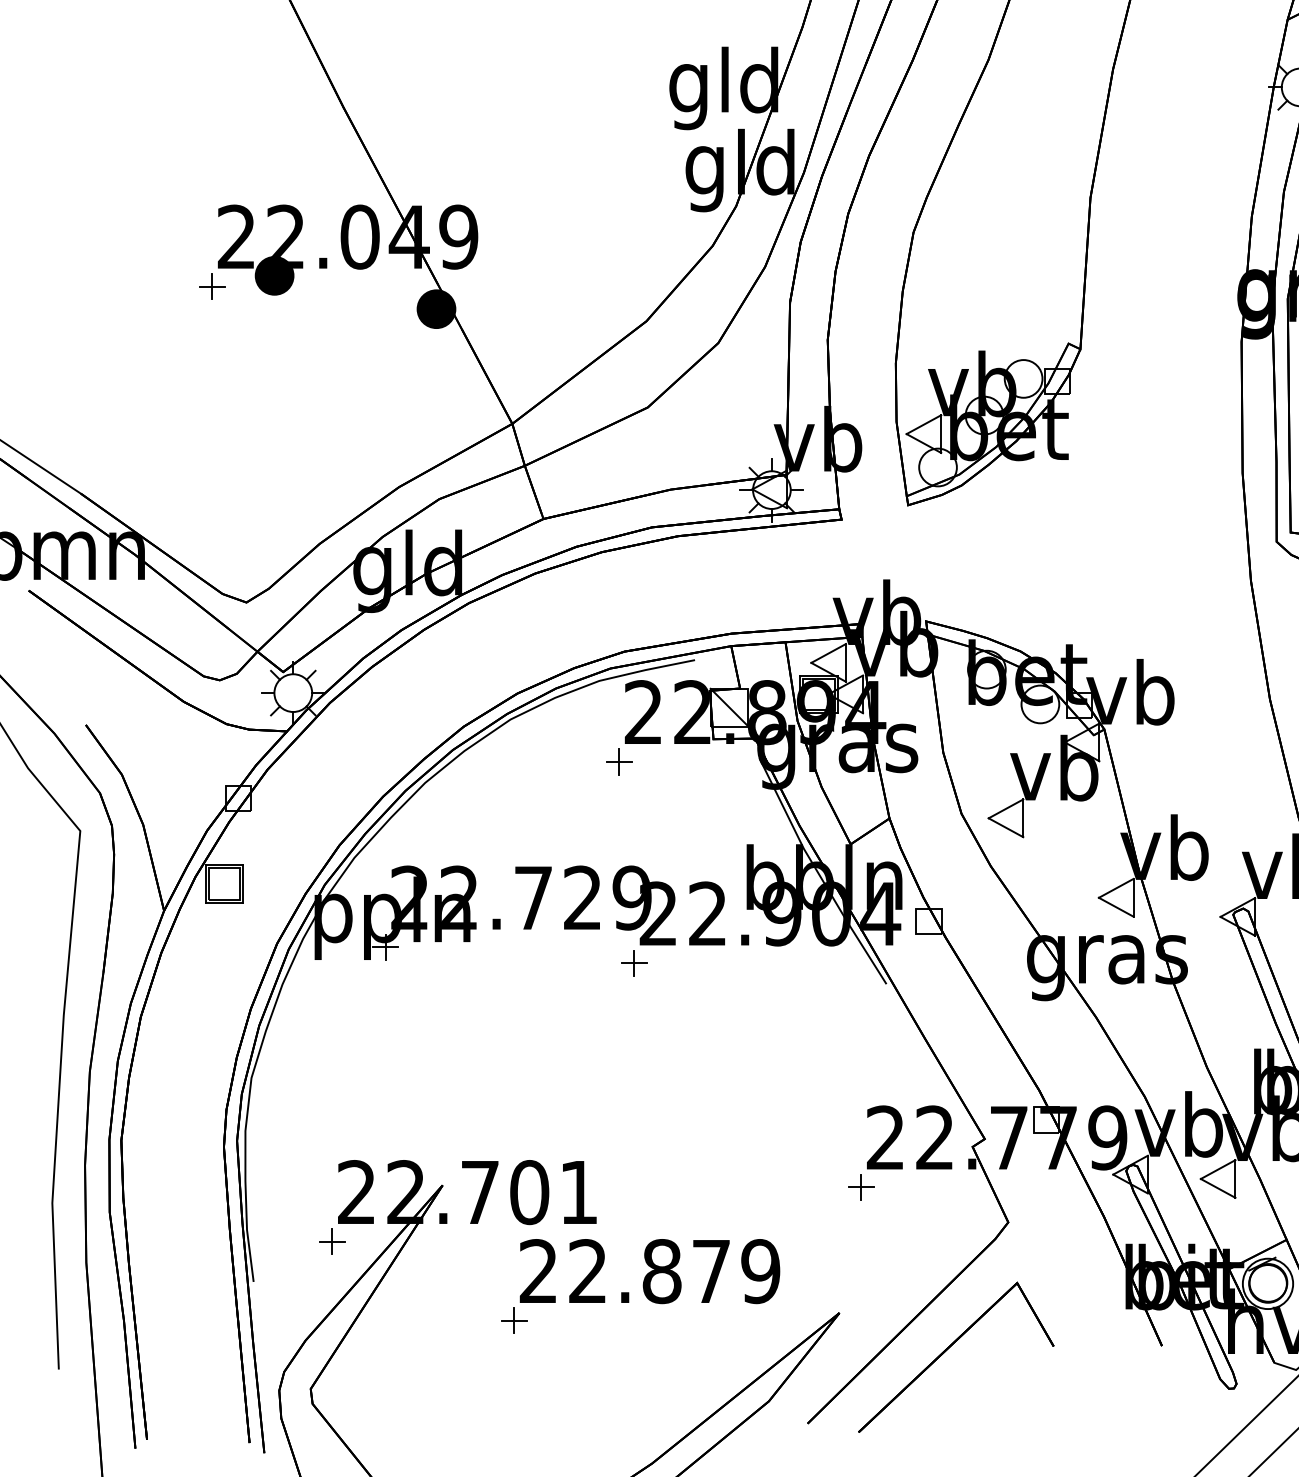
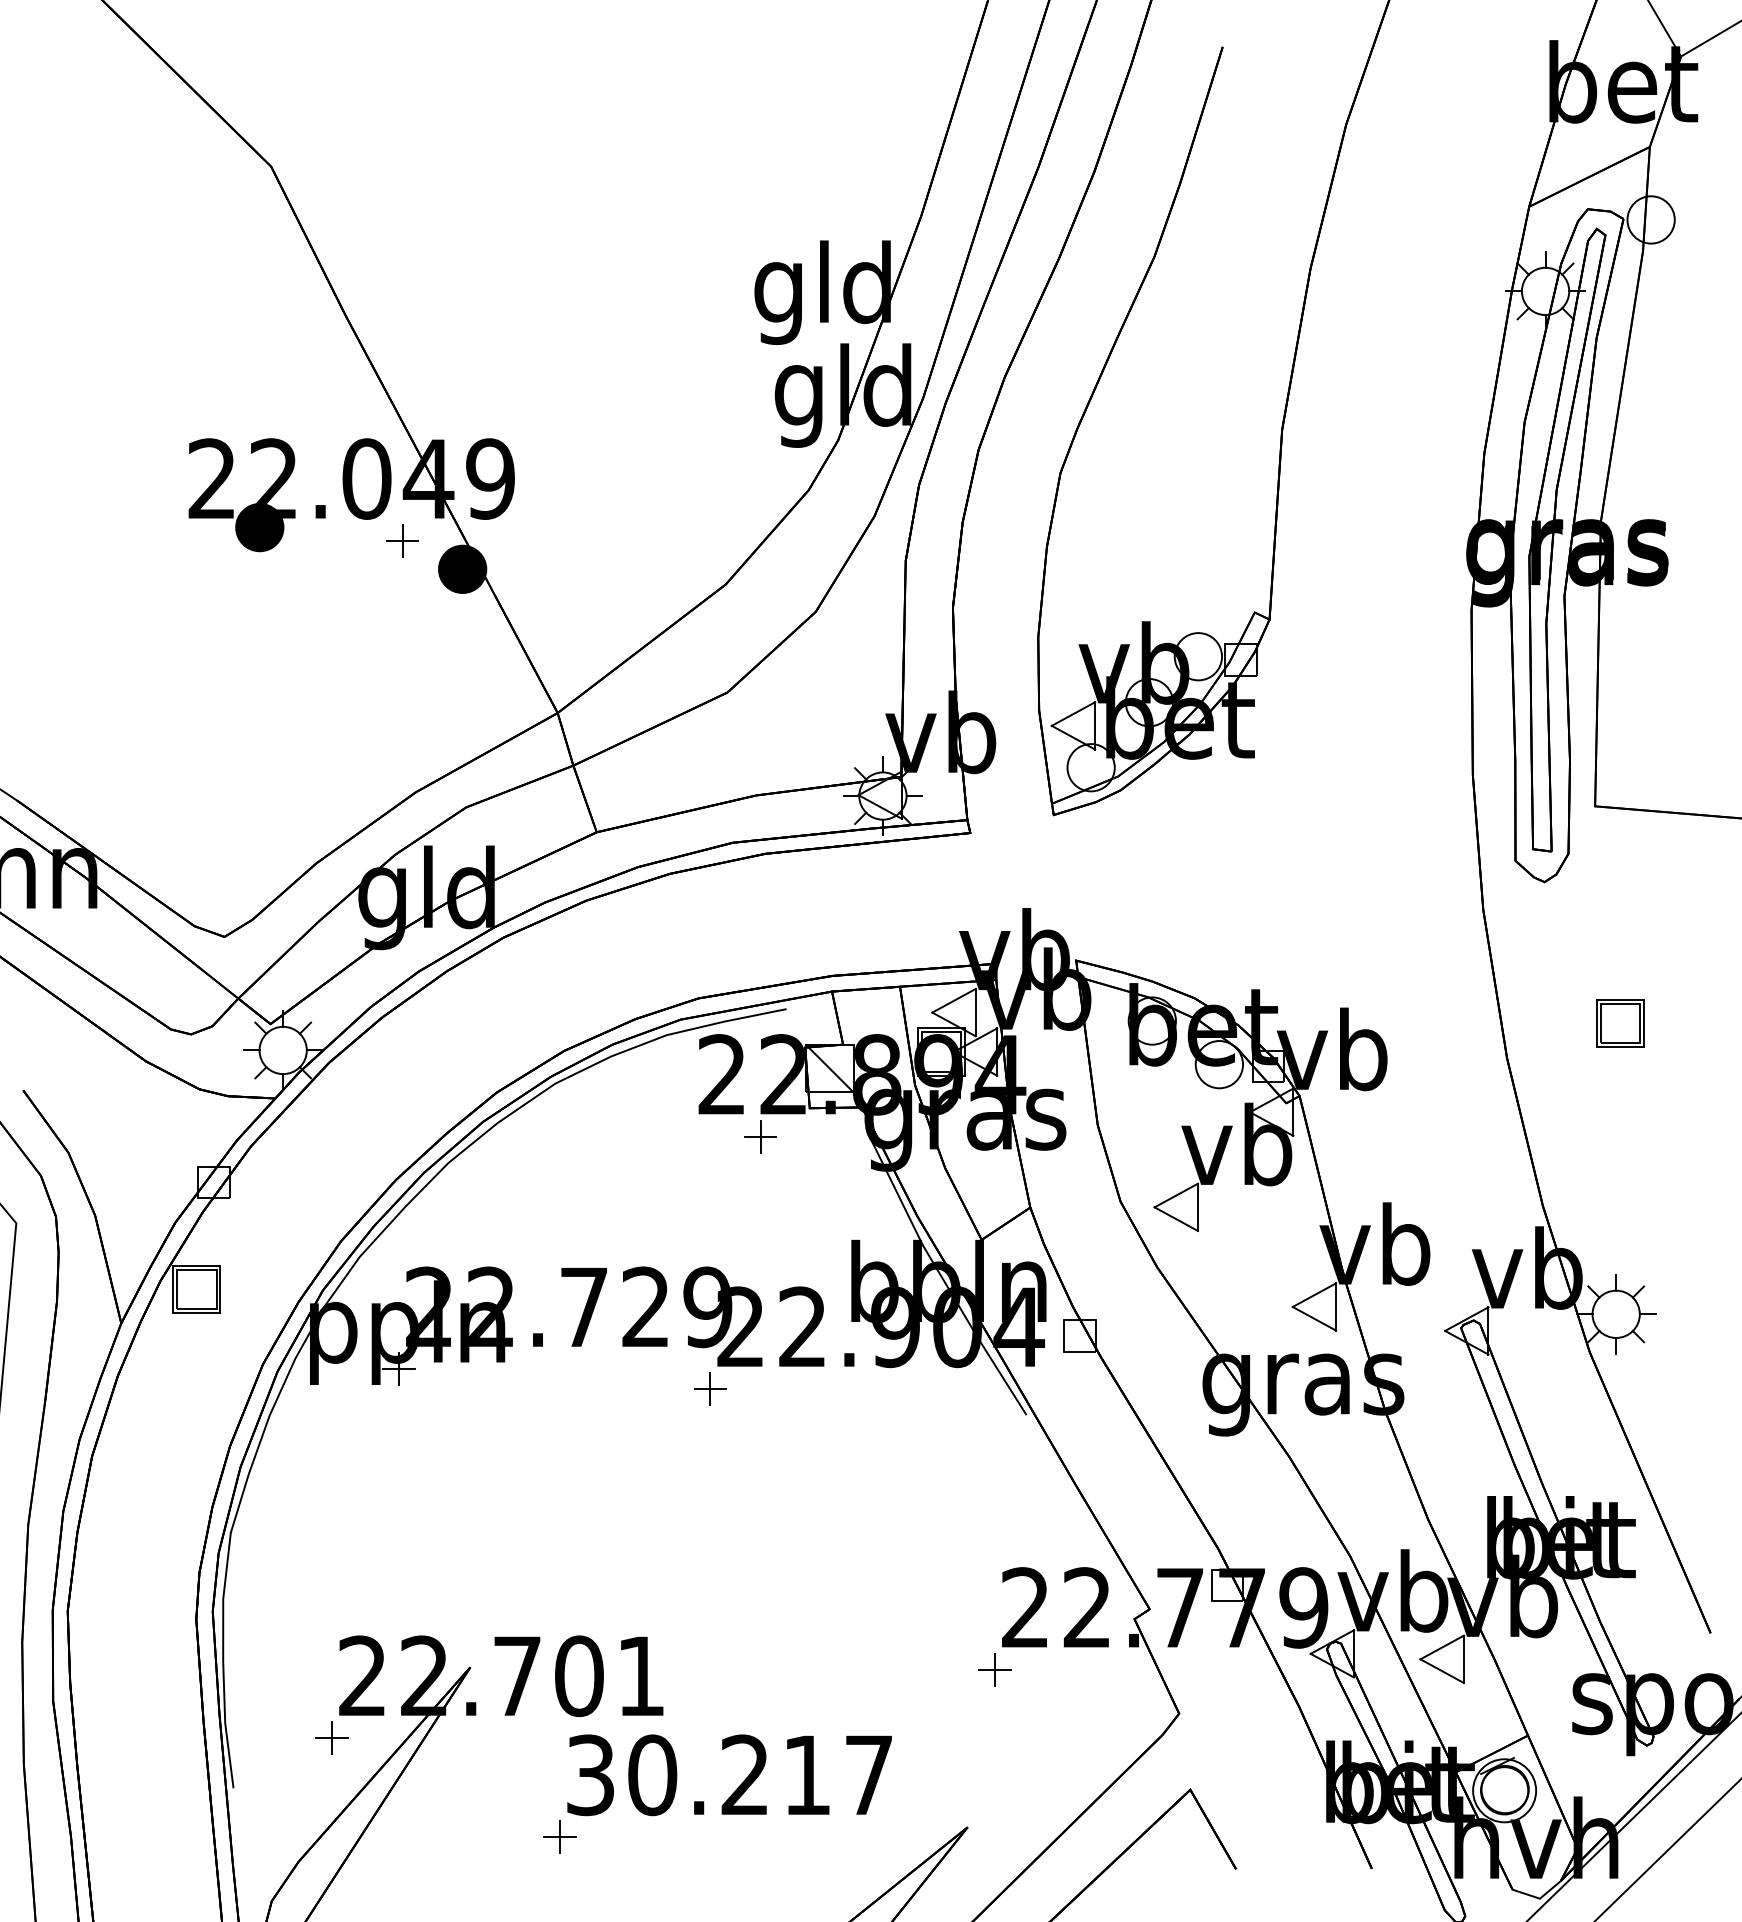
part: (212, 286) -> (402, 540), moved
part: (619, 761) -> (760, 1136), moved
text: (650, 1271) -> (730, 1775), 22.879 -> 30.217

